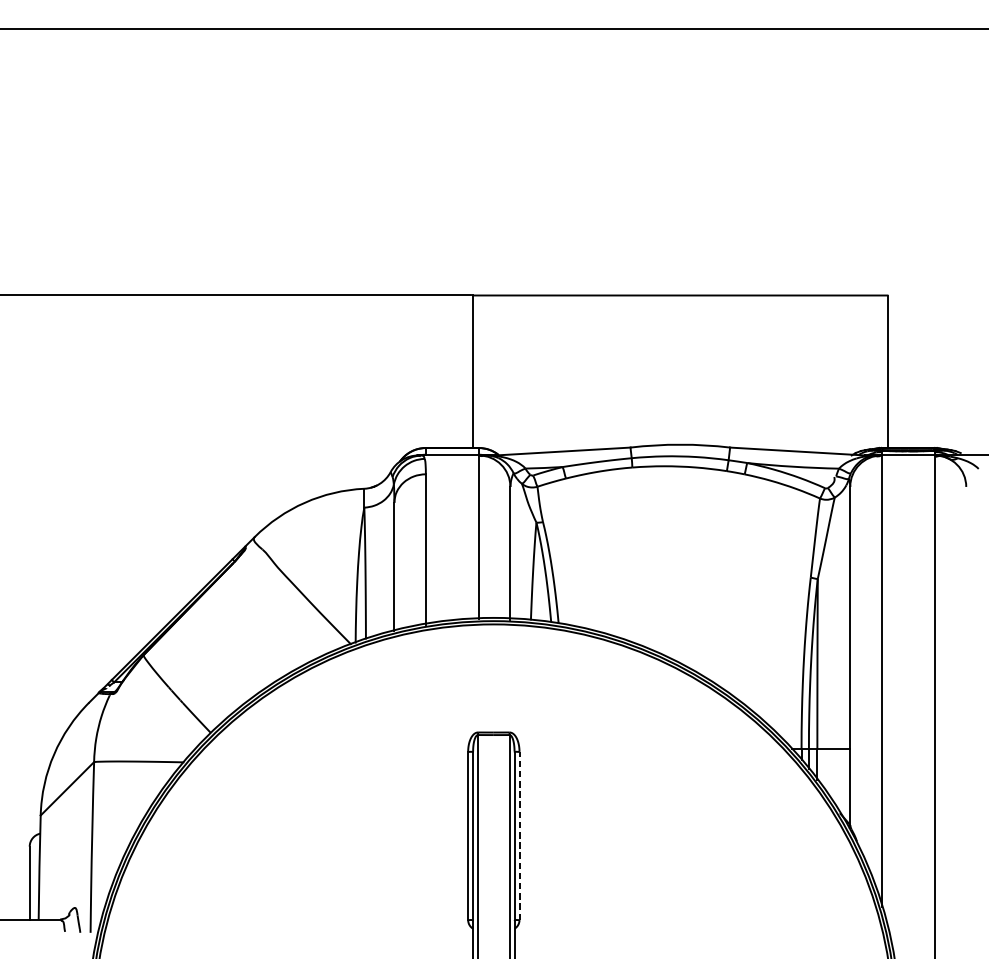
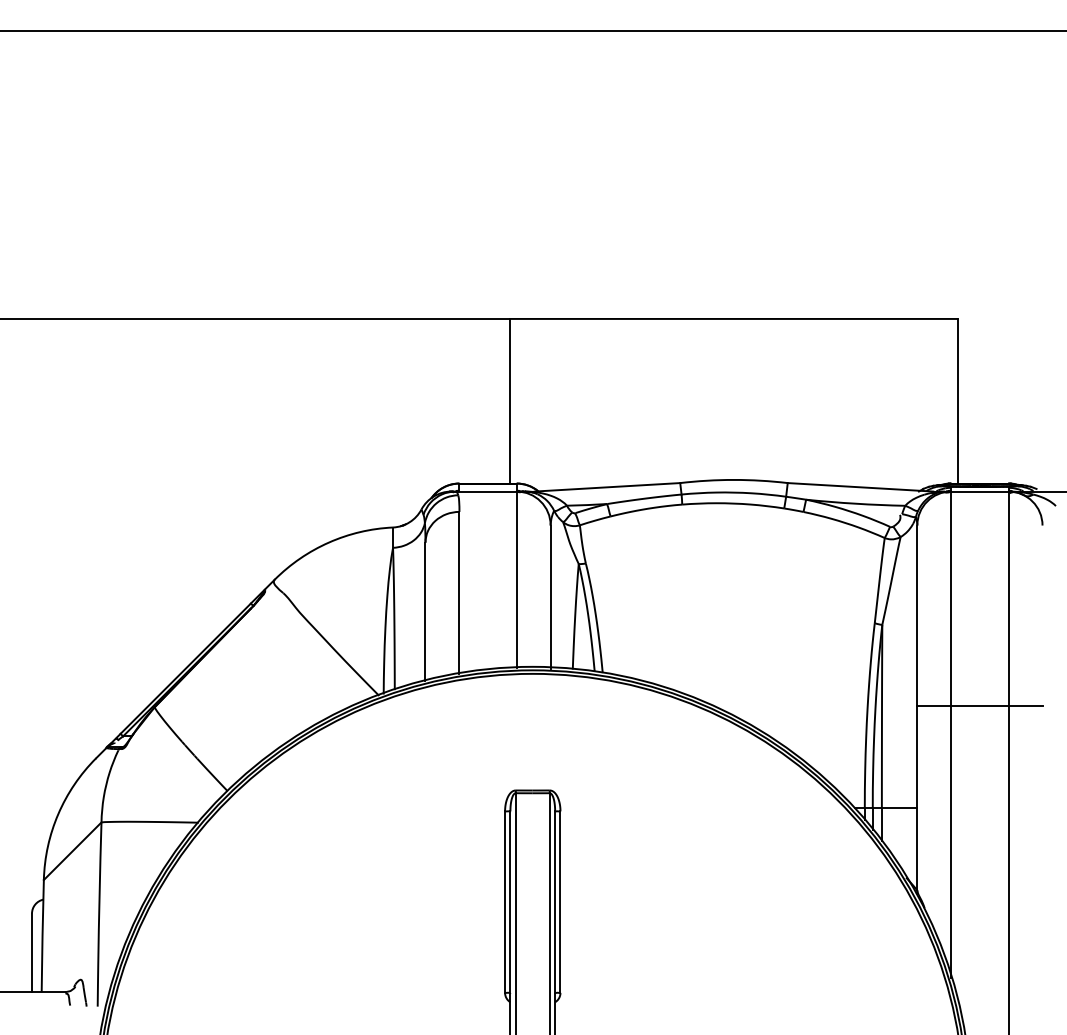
line: (907, 654) -> (979, 706), added
line: (519, 836) -> (560, 902), dashed -> solid

